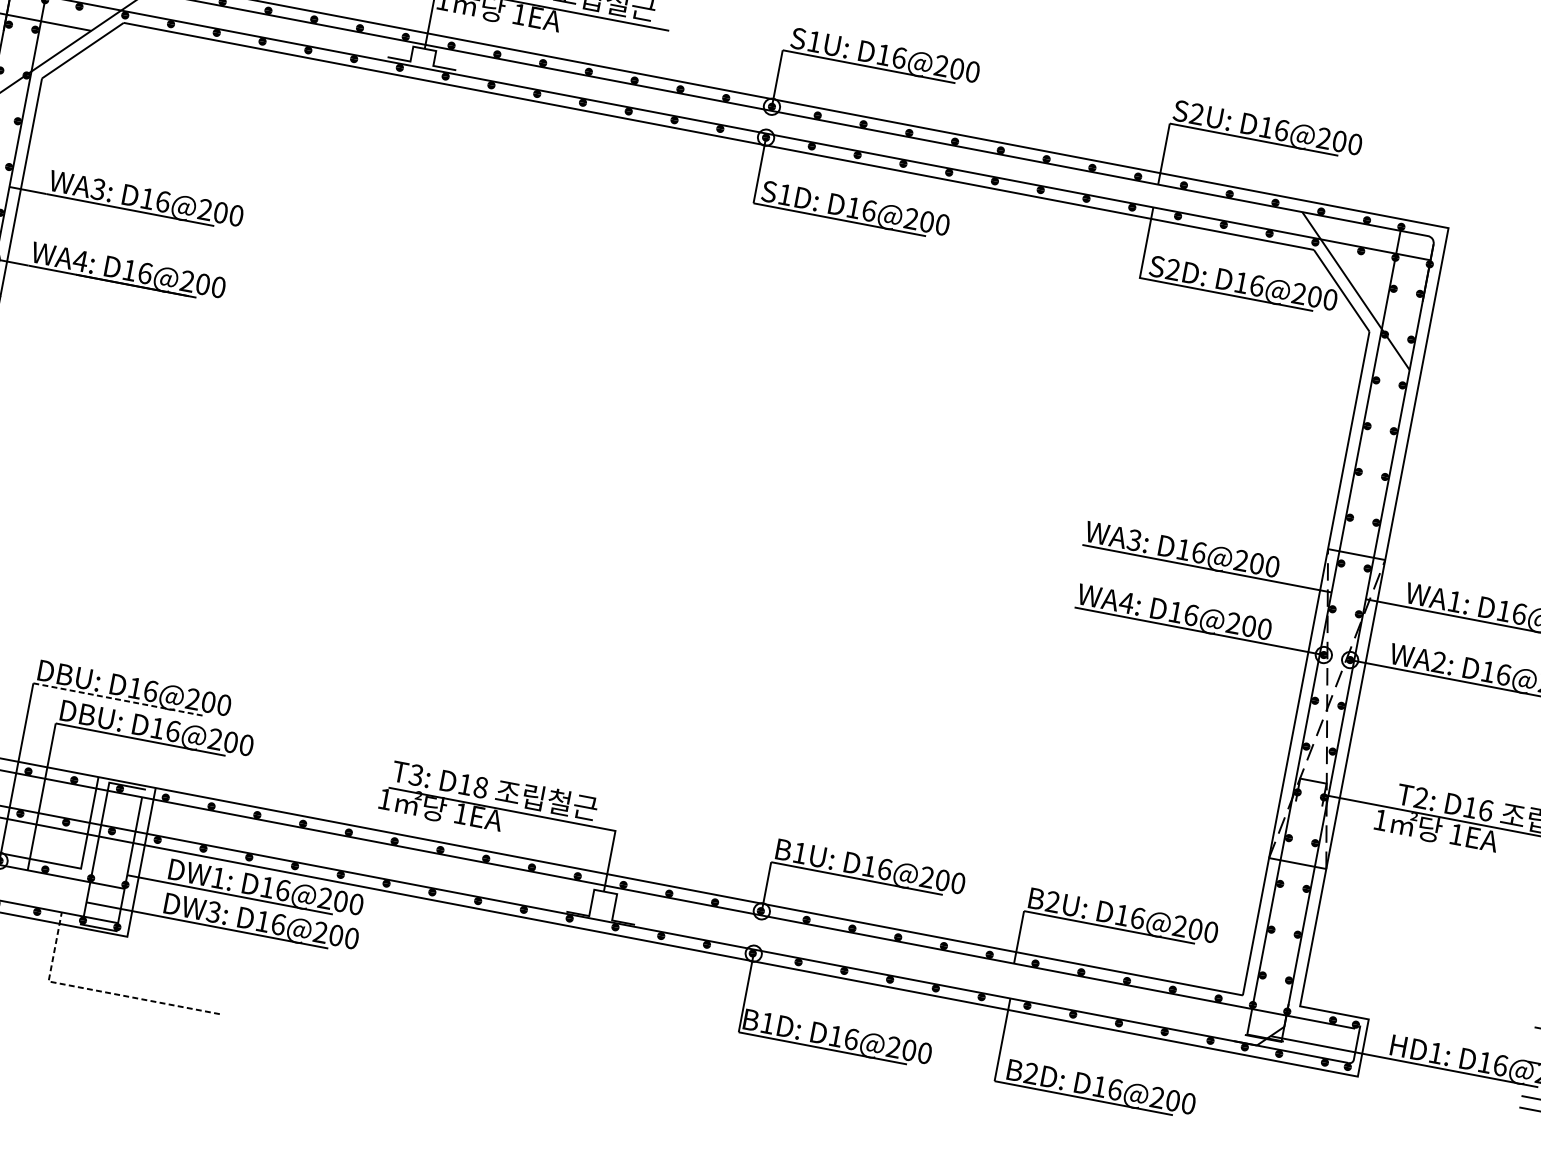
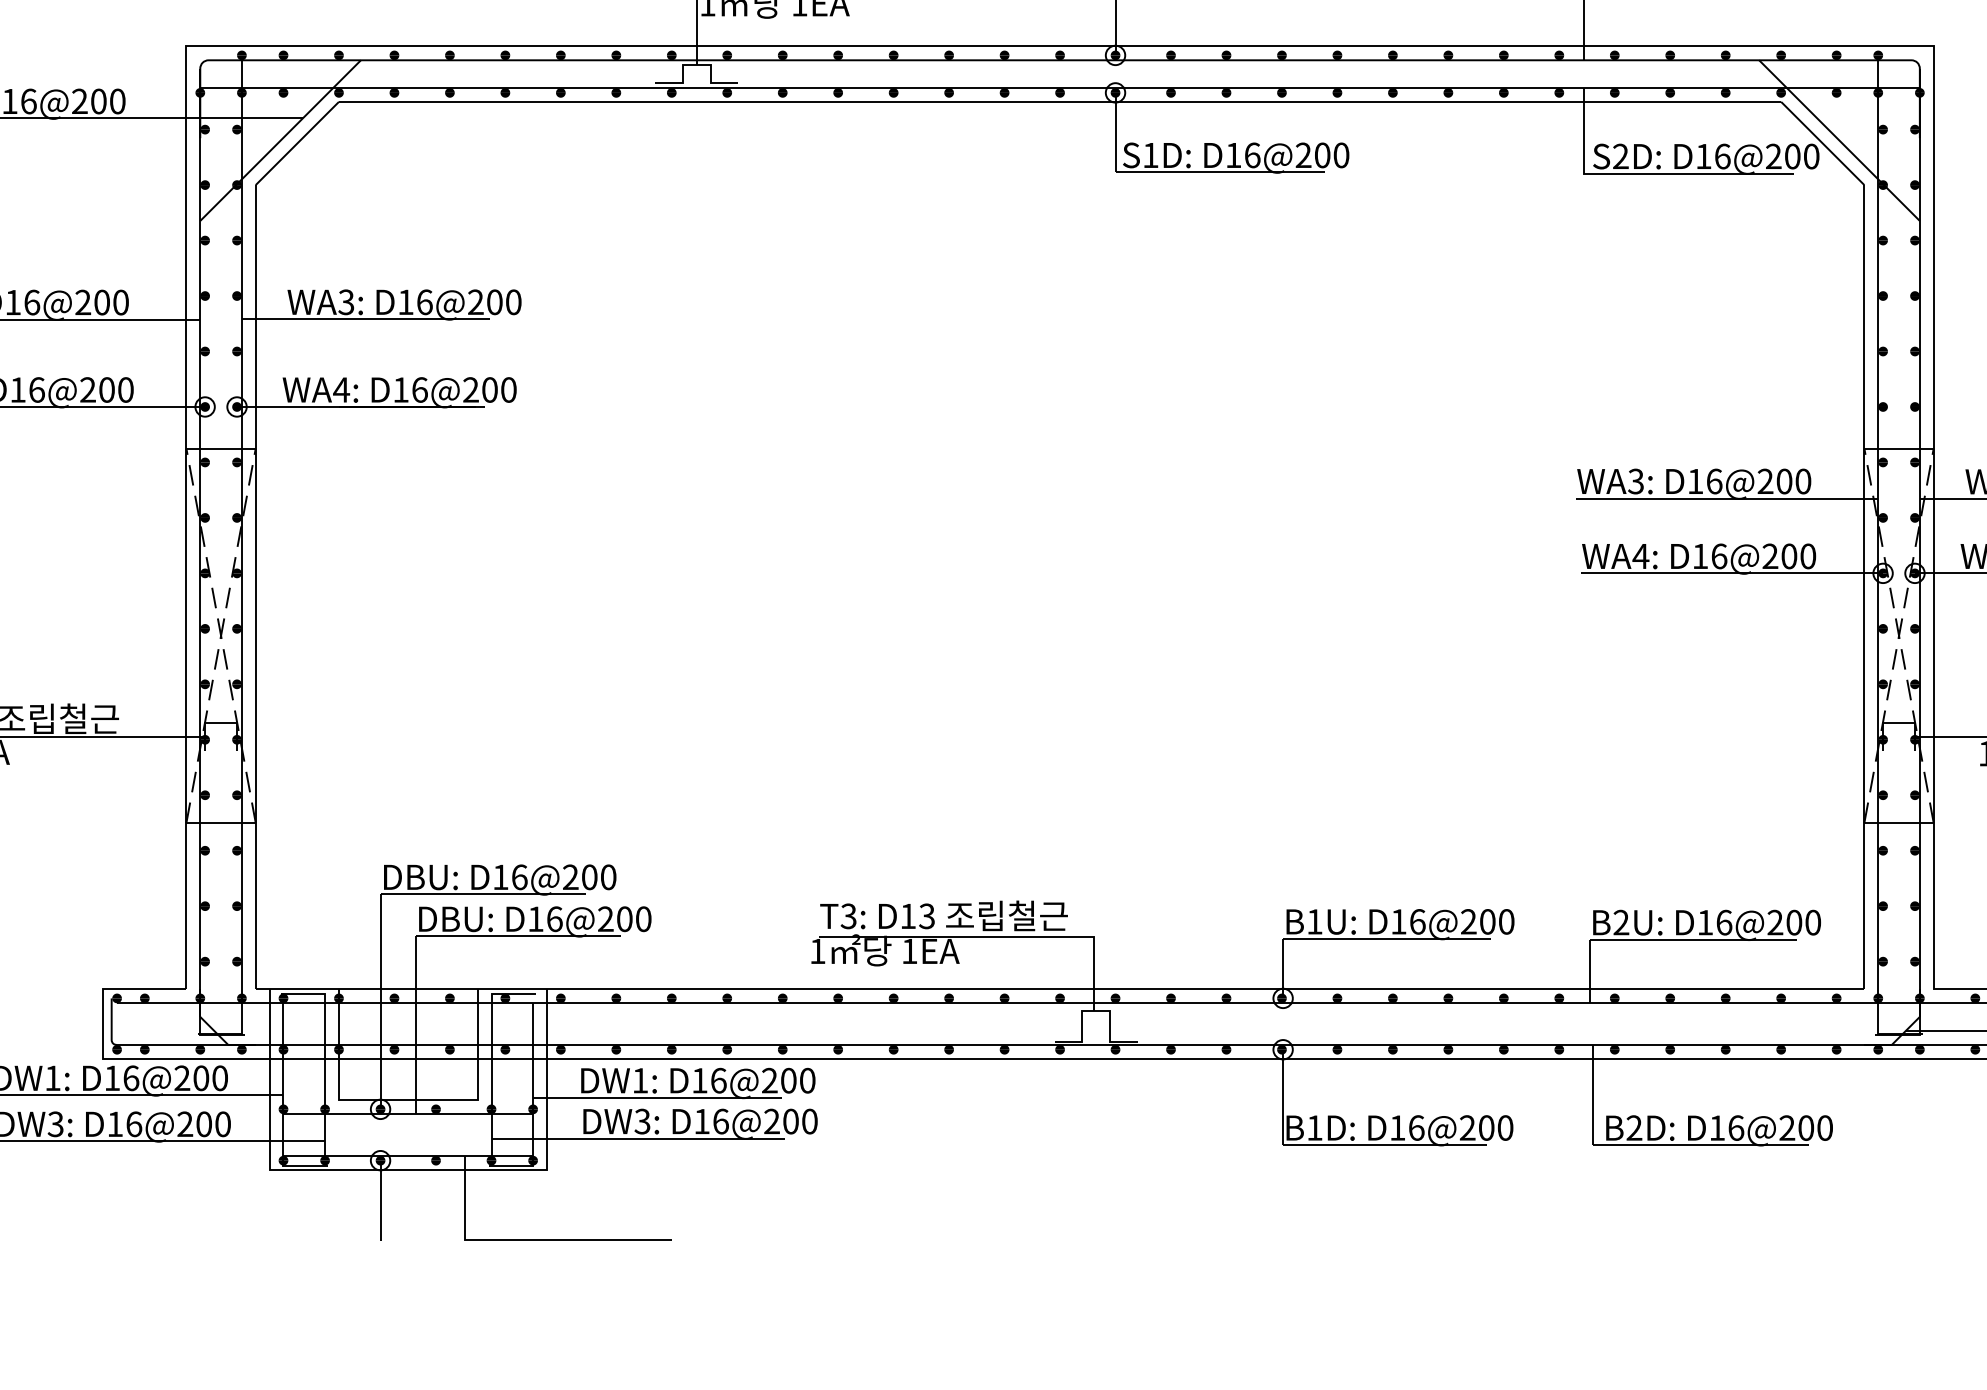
line: (118, 699) -> (483, 894), dashed -> solid
text: (481, 787) -> (927, 916), D18 -> D13
line: (98, 991) -> (525, 1239), dashed -> solid

